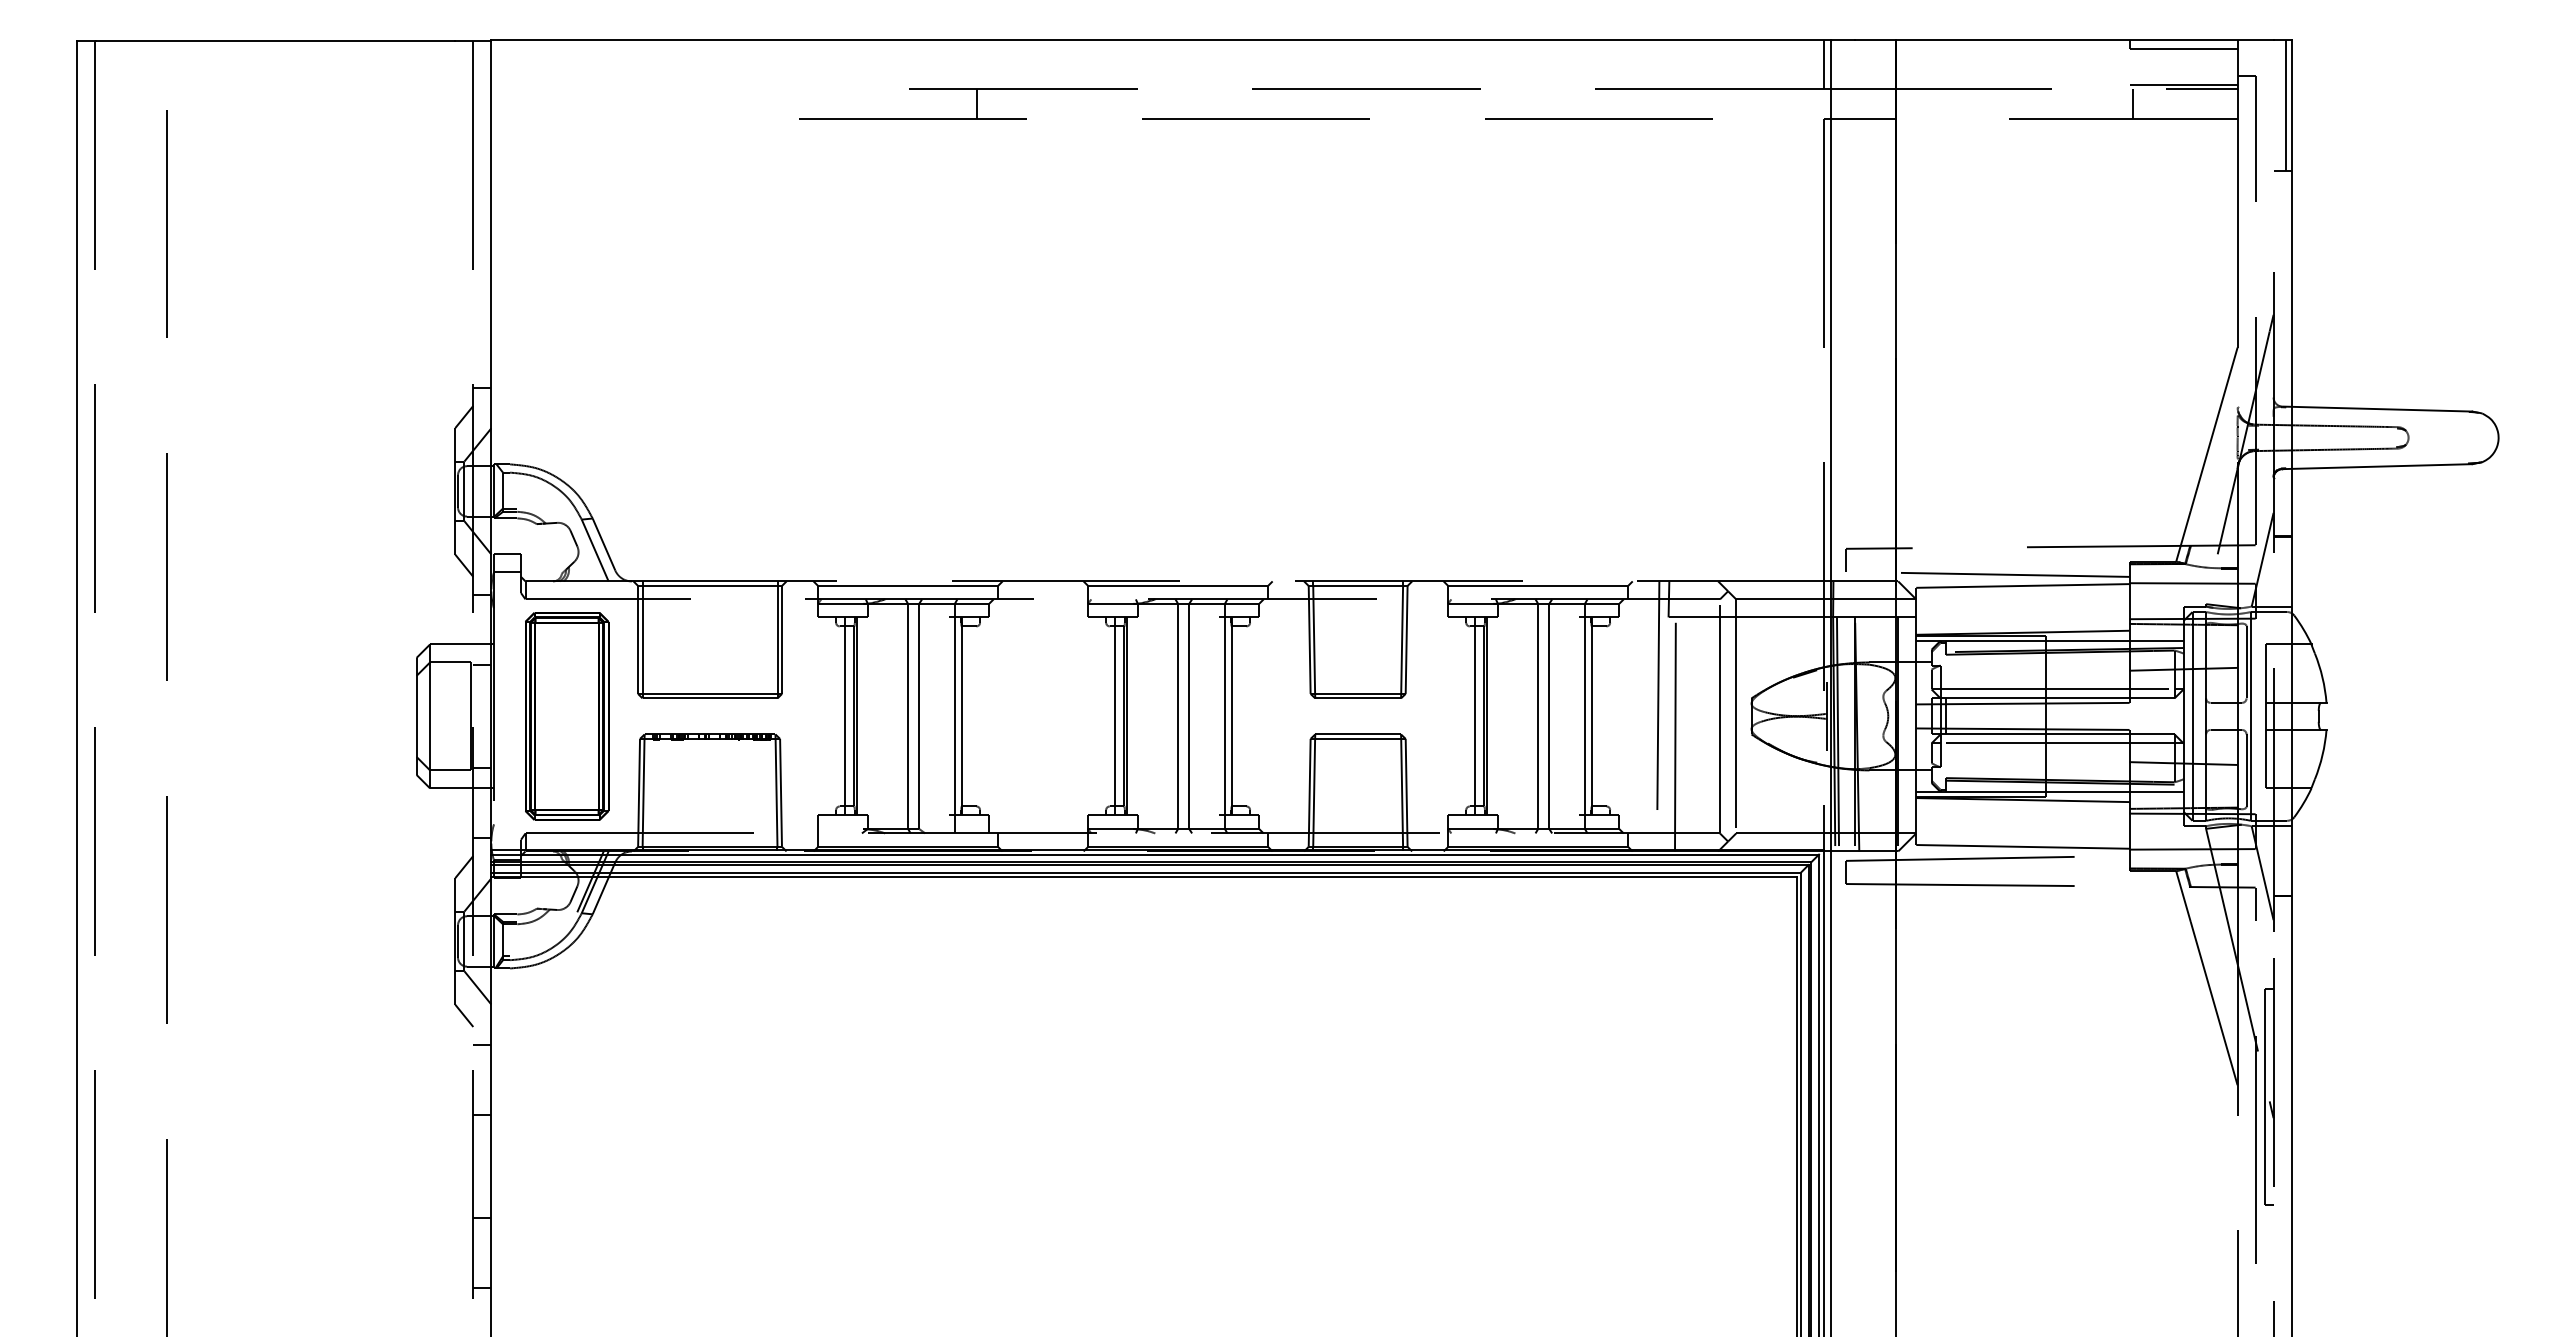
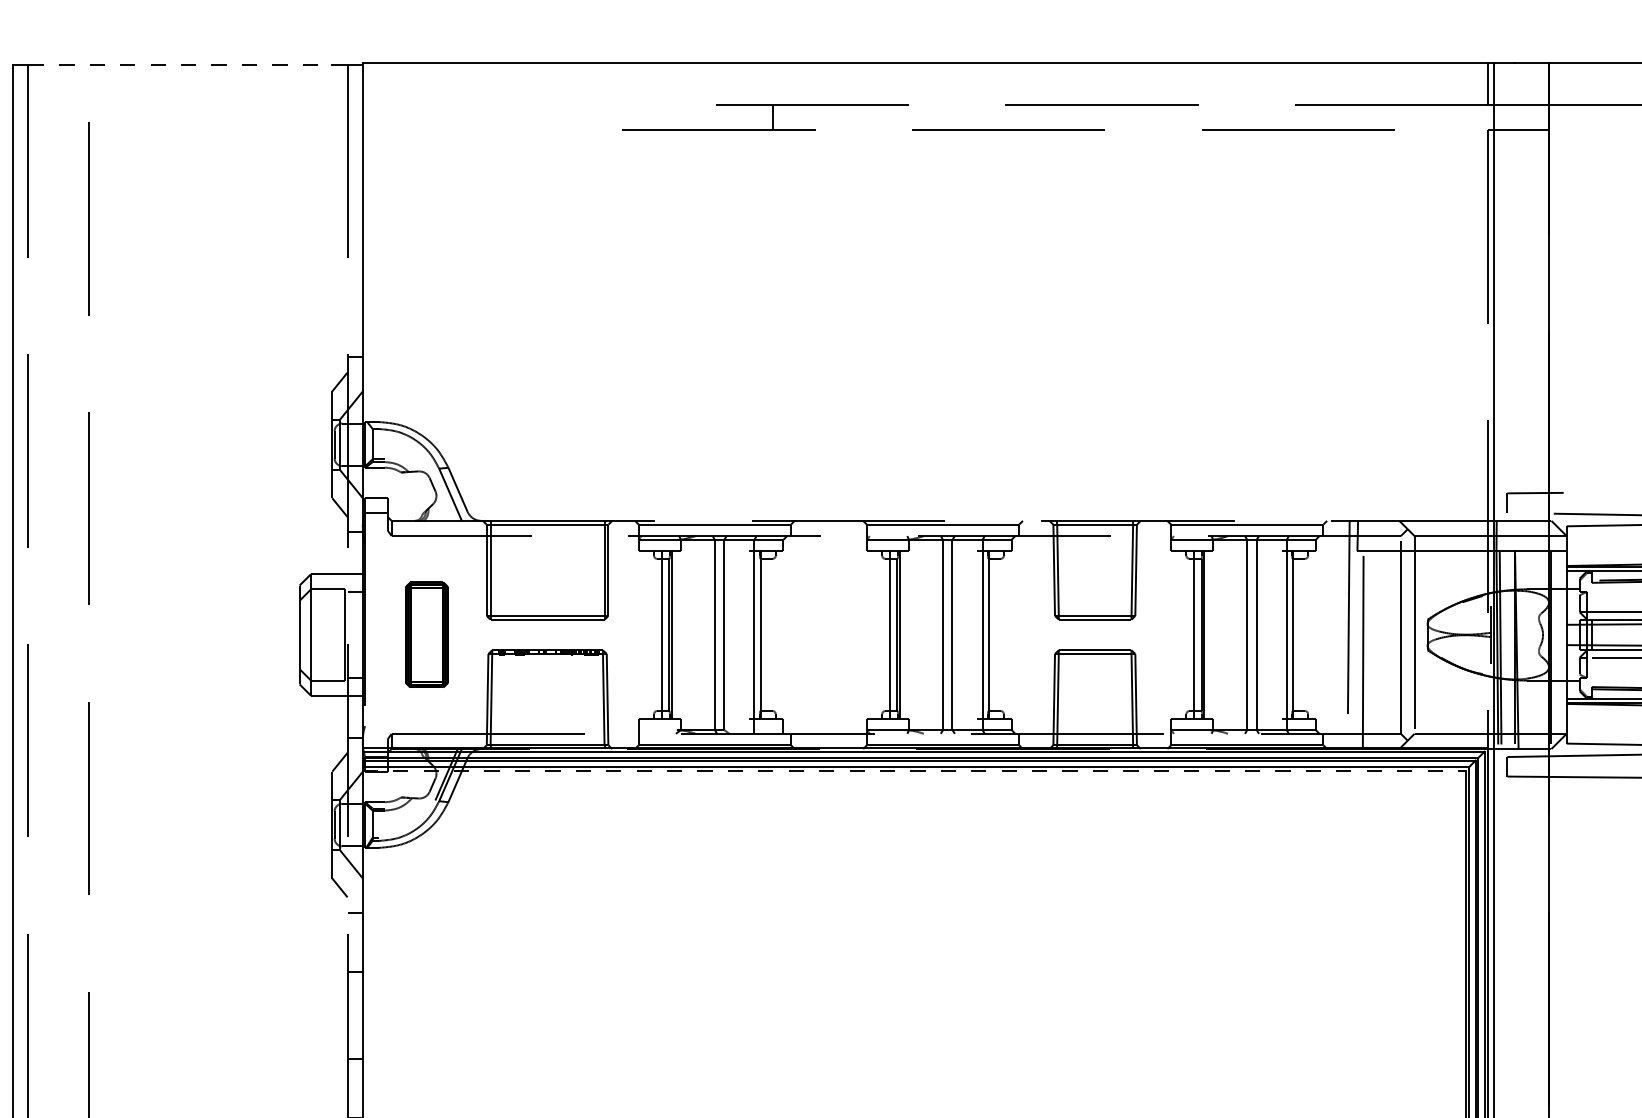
line: (275, 41) -> (180, 64), solid -> dashed
part: (567, 716) -> (427, 635), size x0.6
line: (1143, 877) -> (913, 771), solid -> dashed

